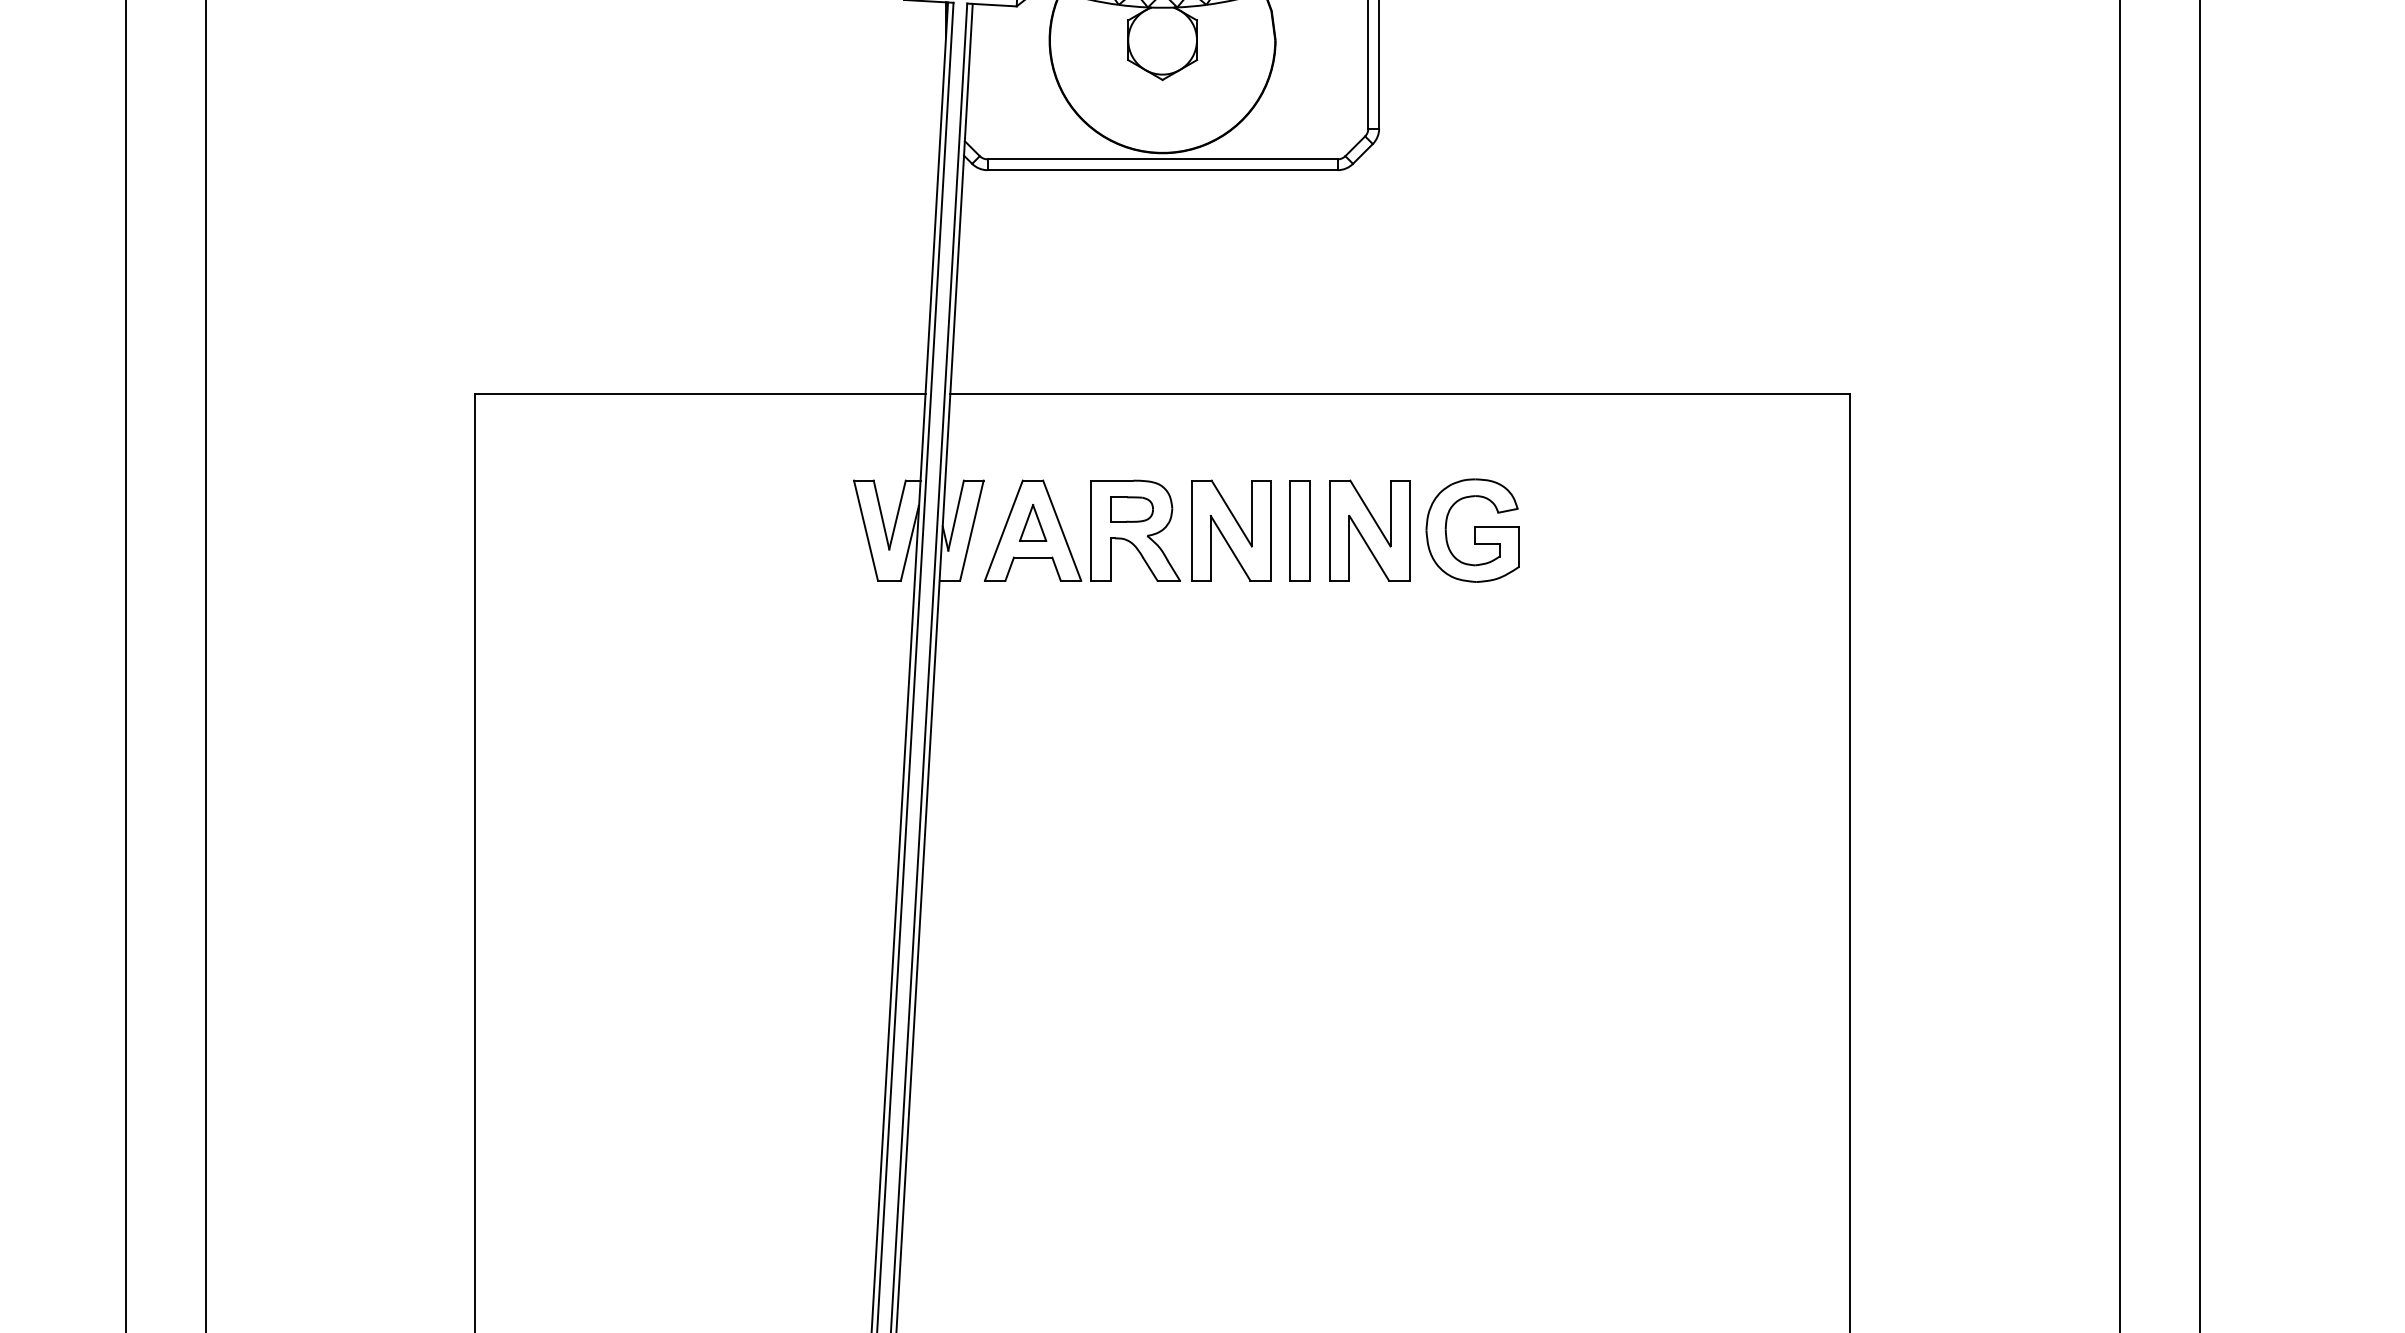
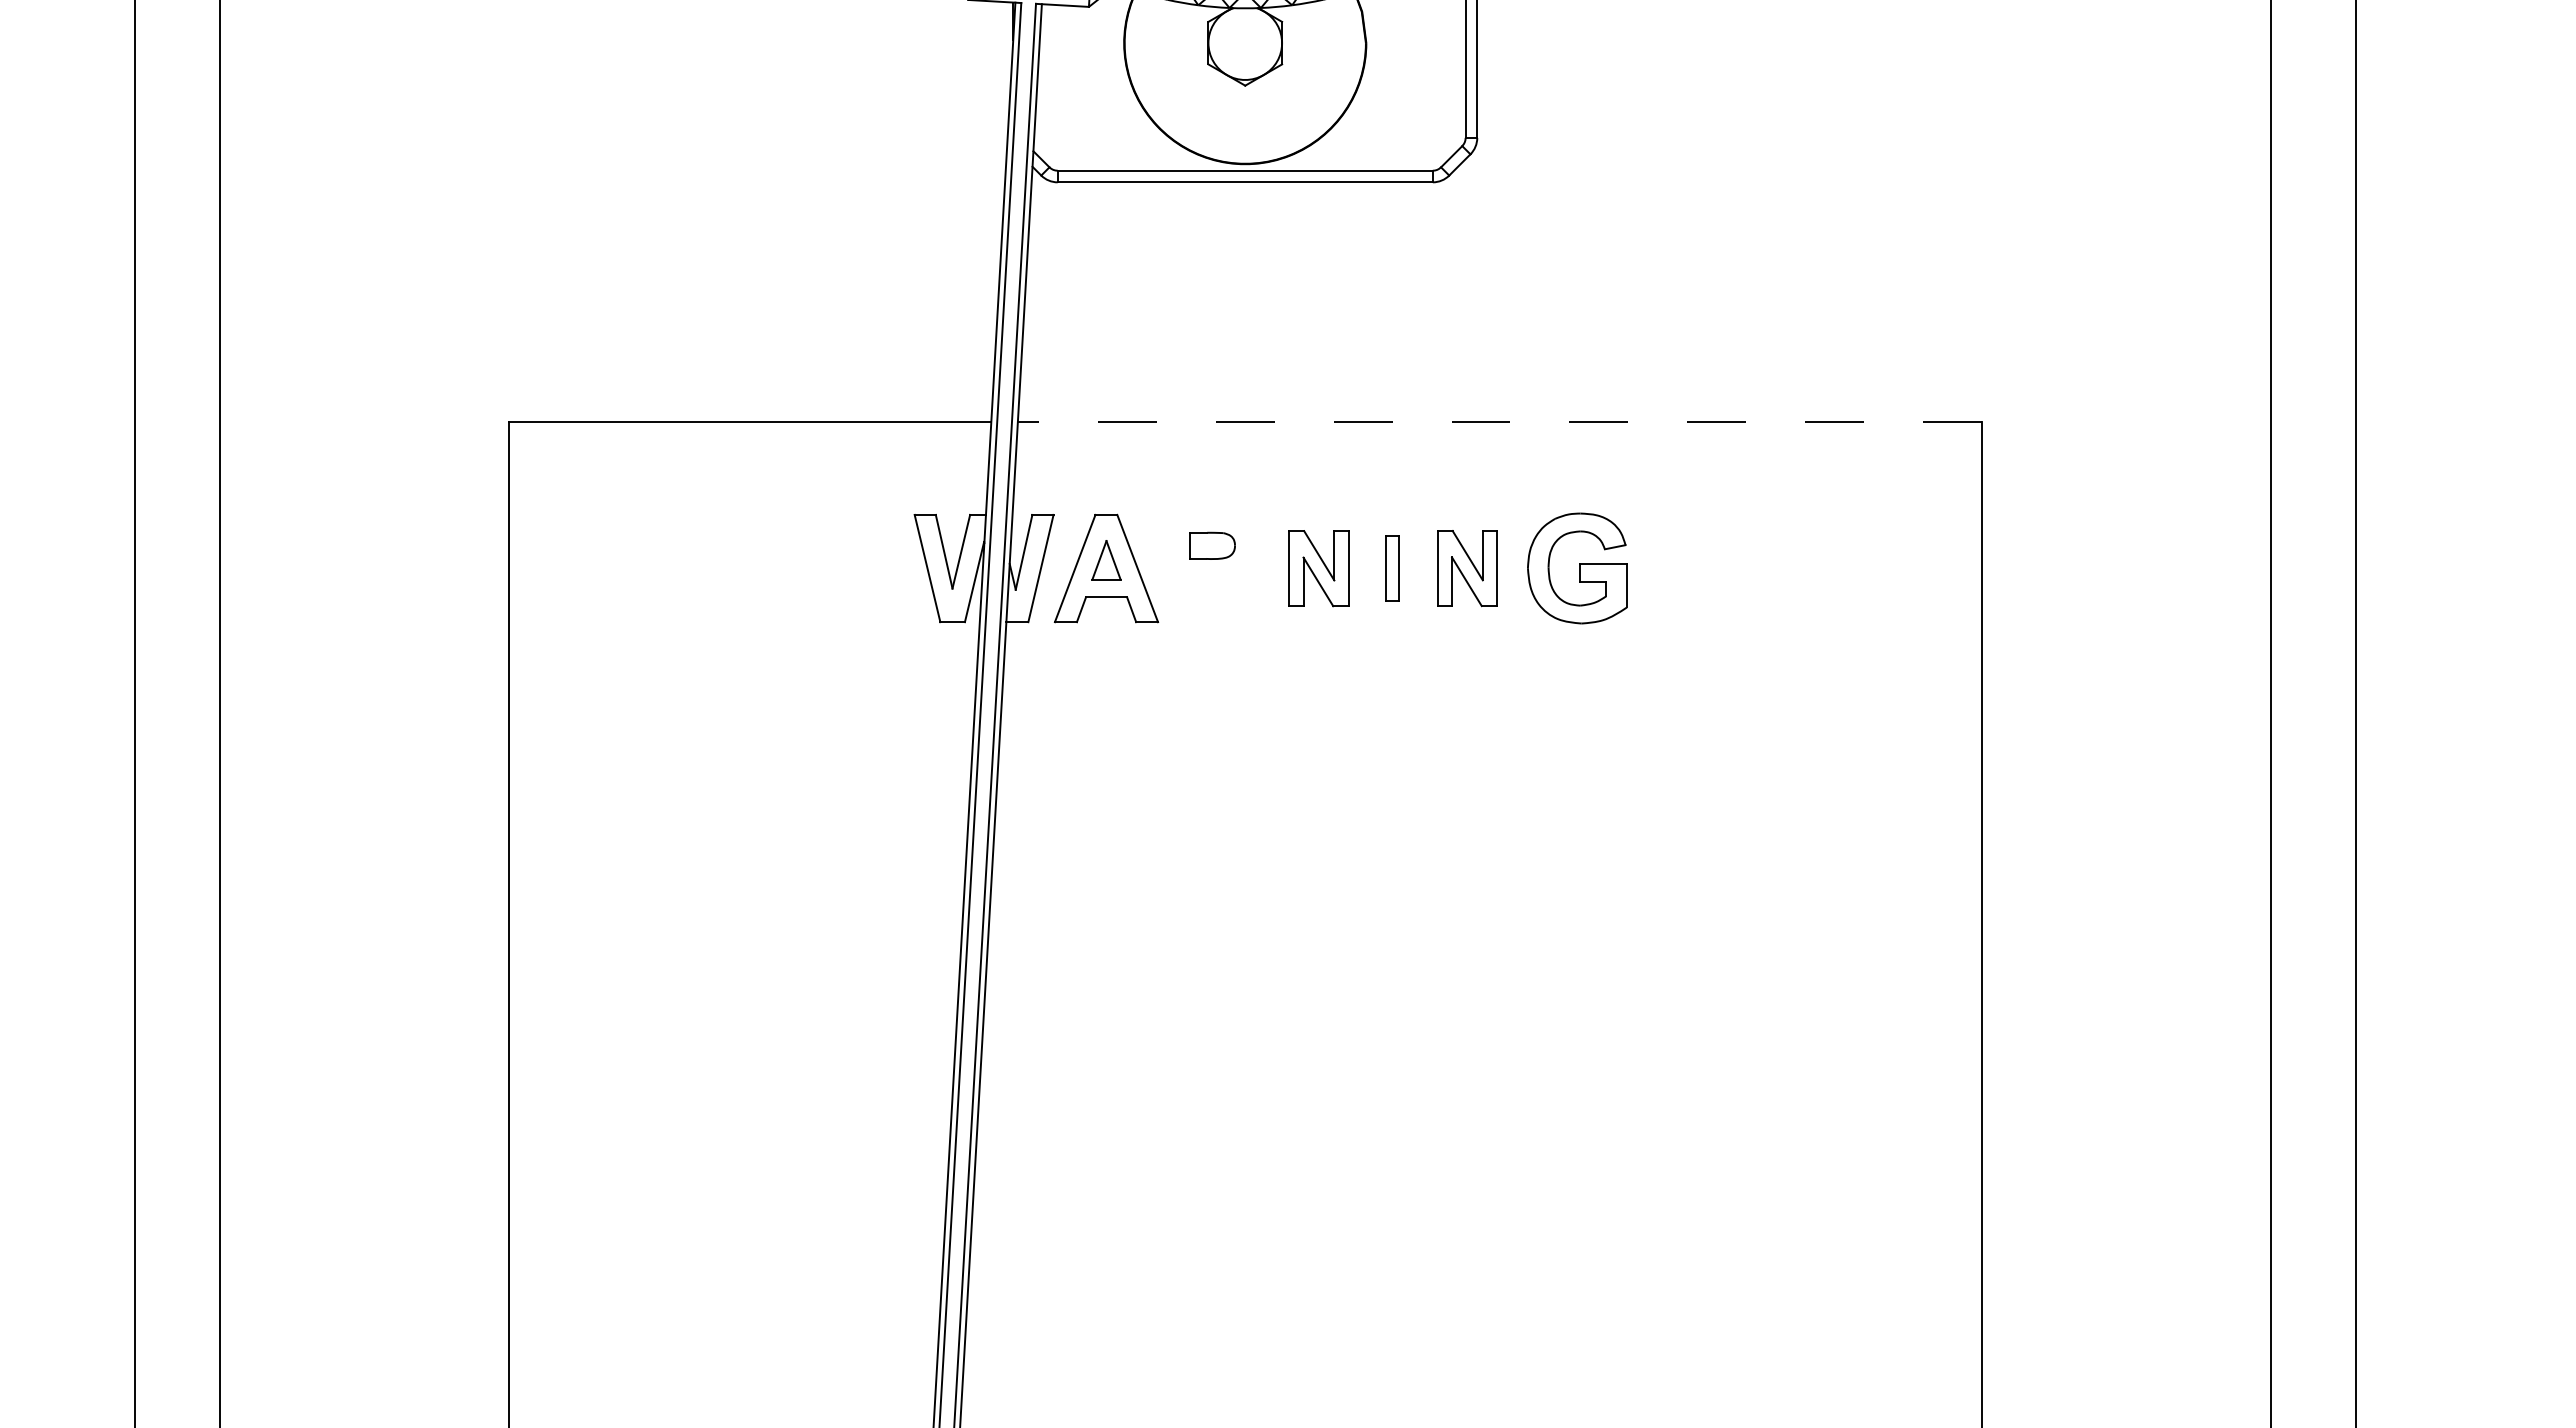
line: (1399, 394) -> (1499, 422), solid -> dashed
part: (1135, 530) -> (1216, 568), removed
part: (1230, 530) -> (1318, 568), size x0.7
part: (1300, 530) -> (1392, 568), size x0.6
part: (1370, 530) -> (1467, 568), size x0.7

